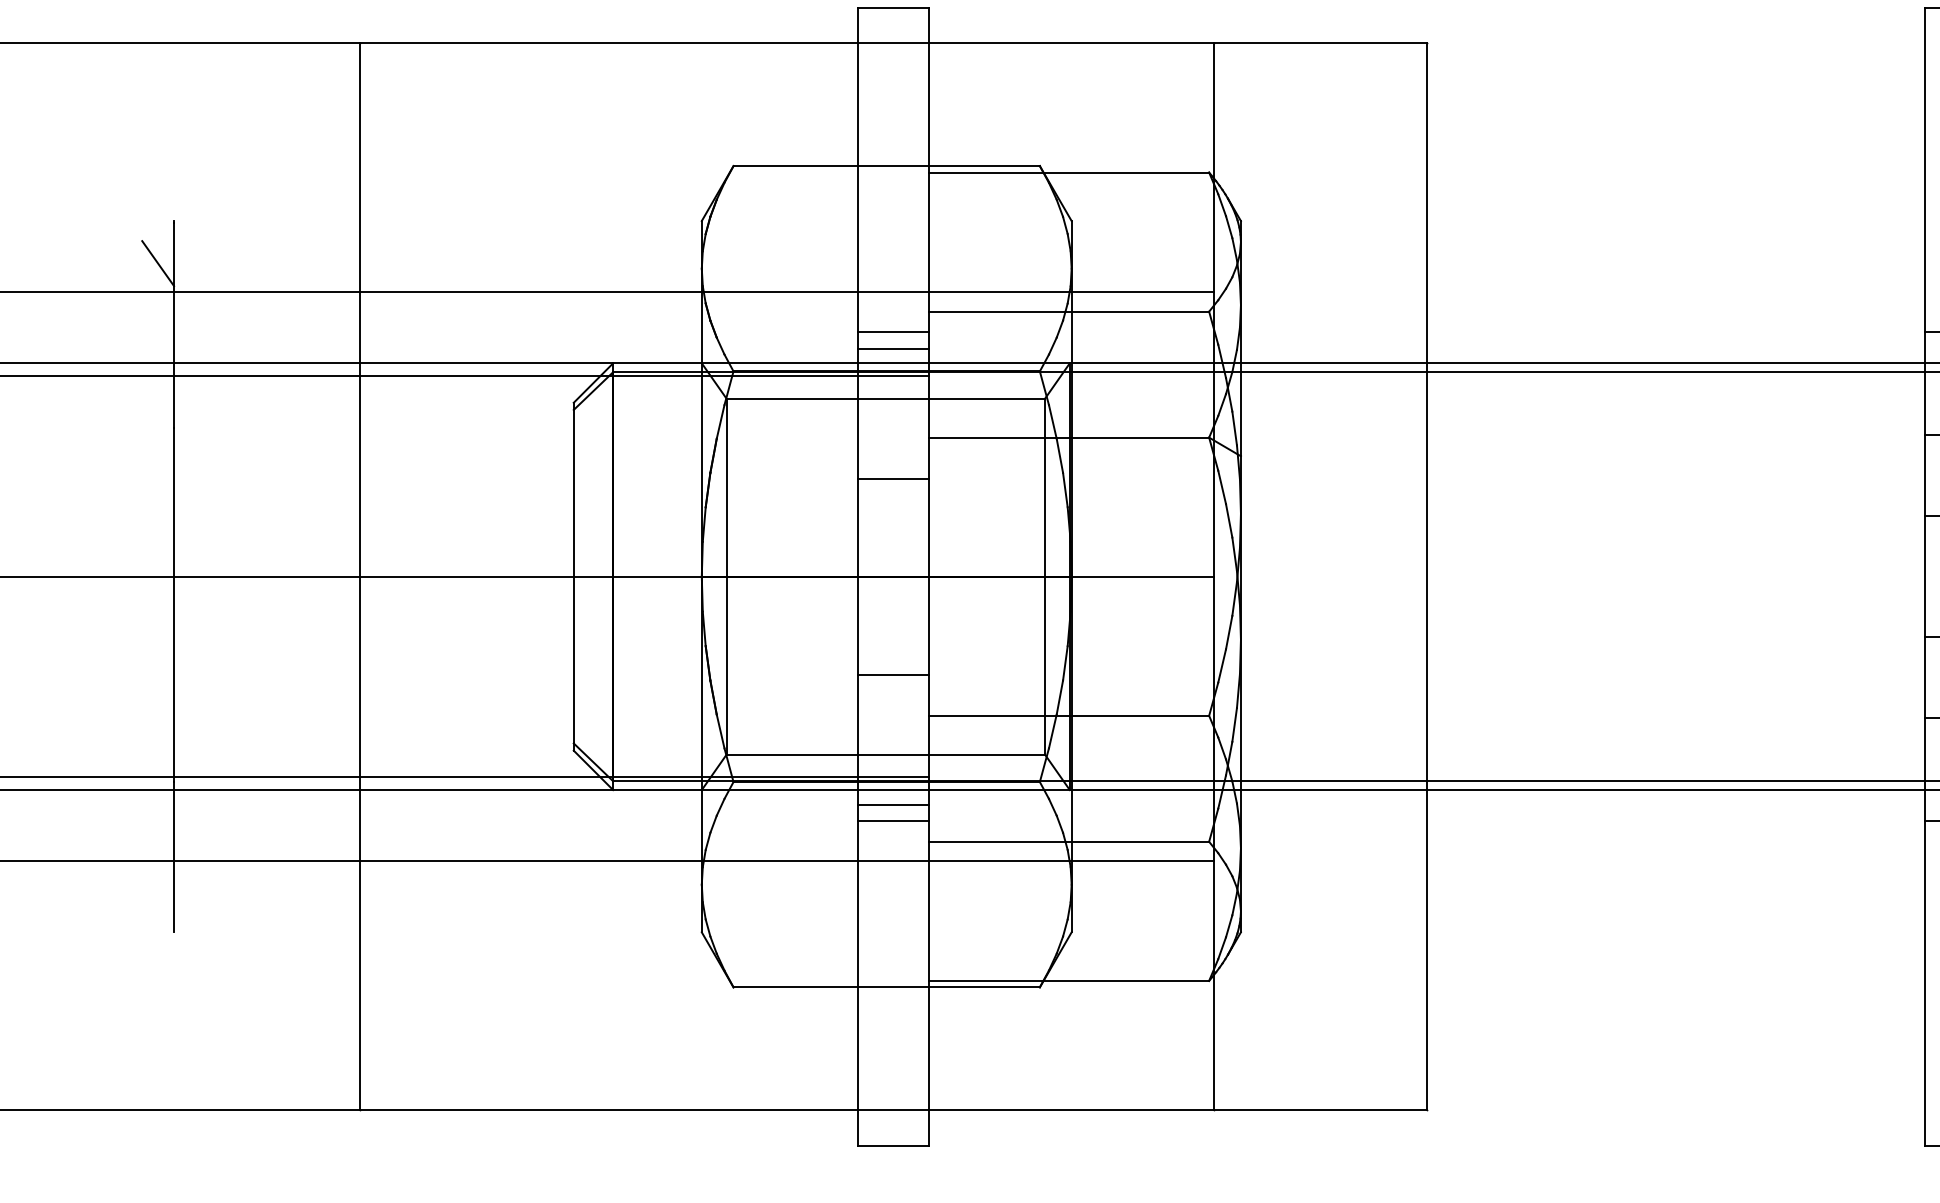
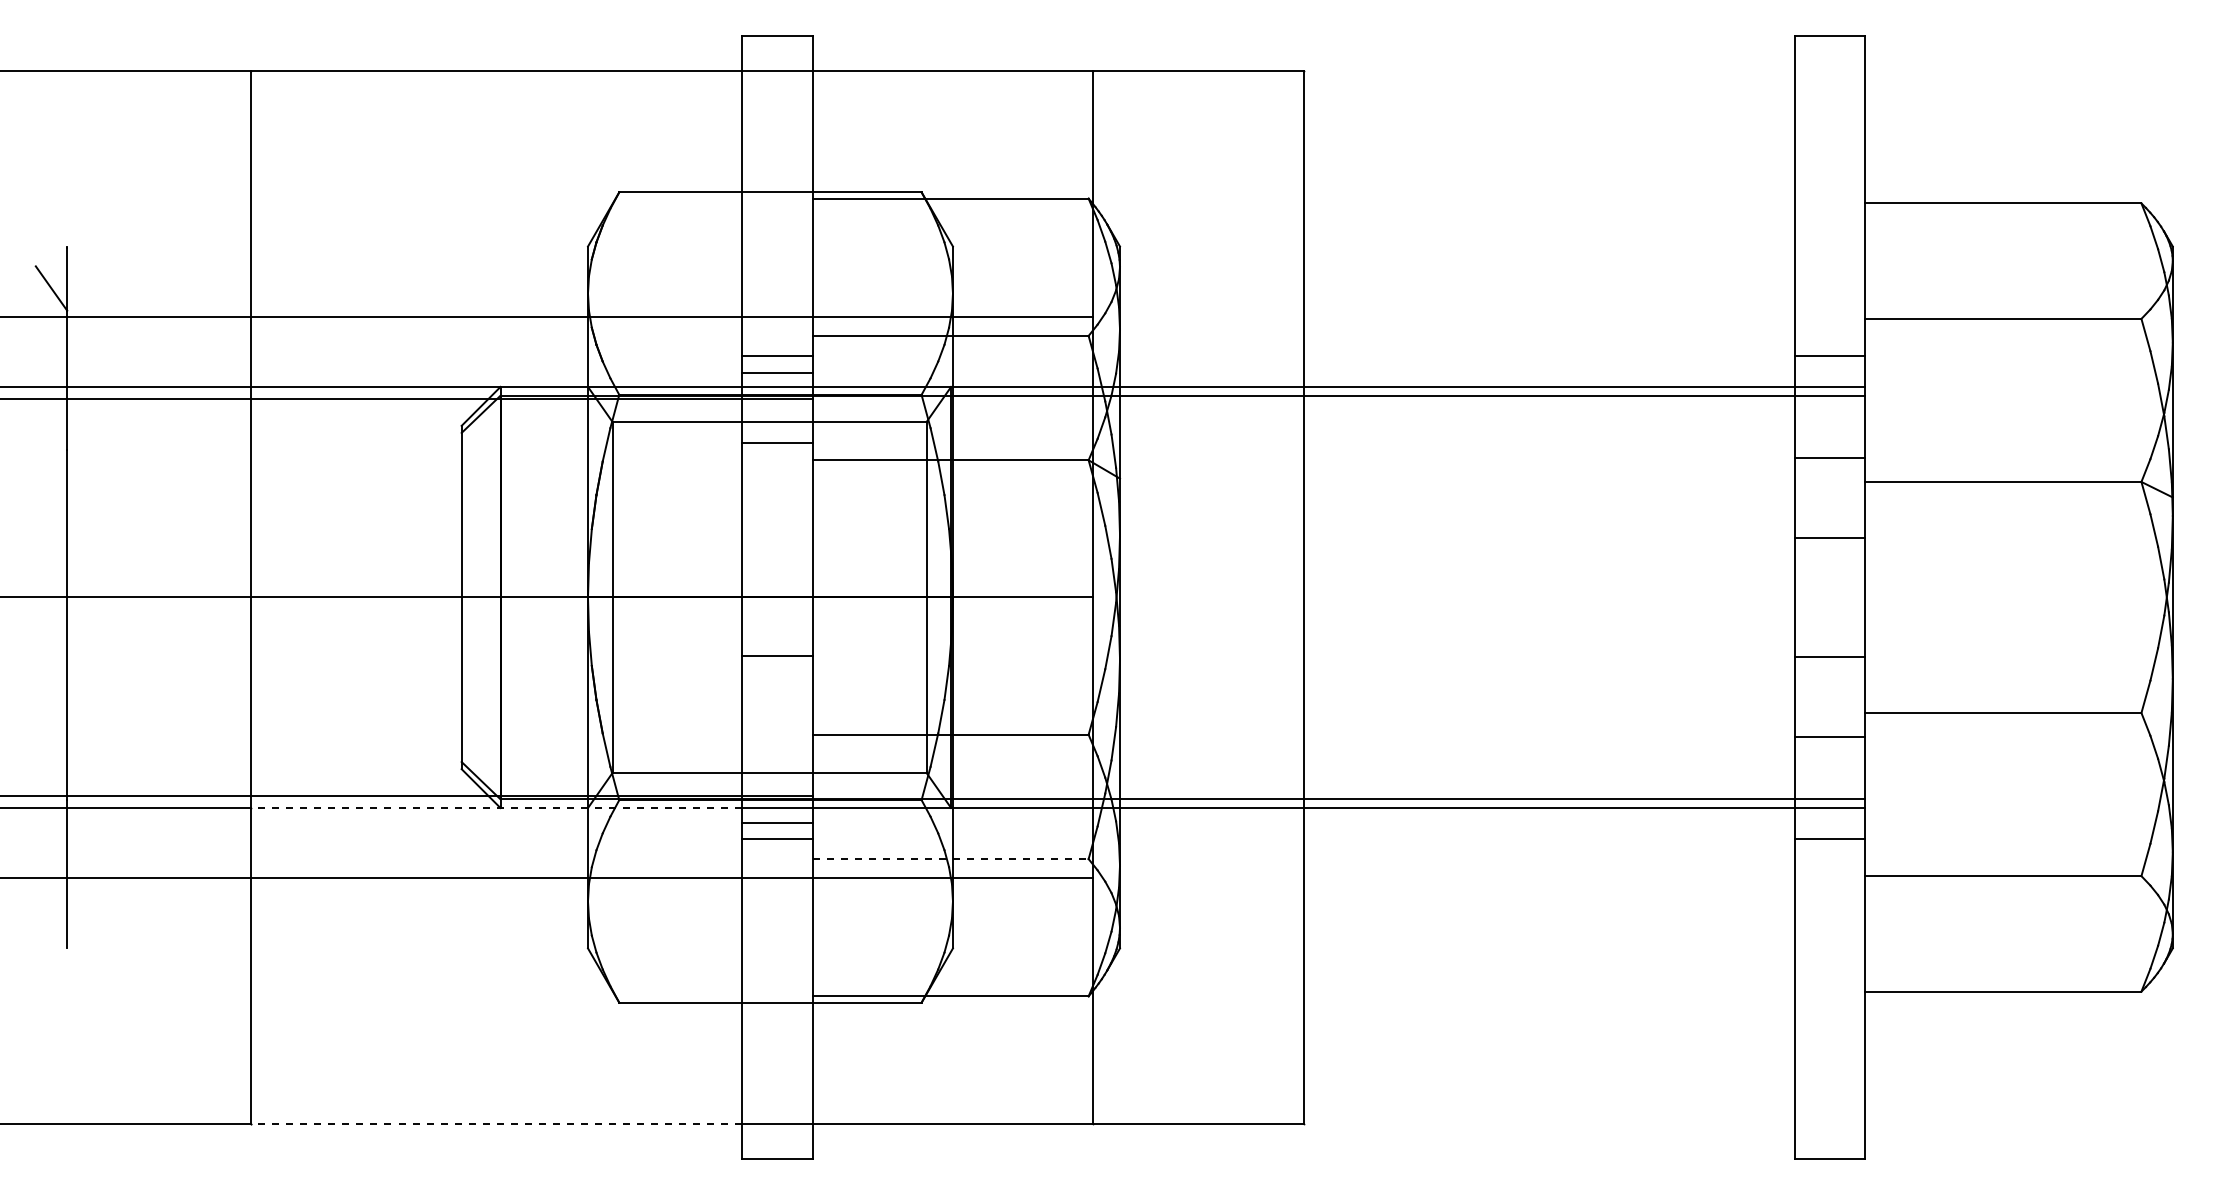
line: (893, 478) -> (777, 442), moved
line: (893, 675) -> (777, 656), moved
line: (609, 790) -> (496, 808), solid -> dashed
line: (1070, 842) -> (951, 859), solid -> dashed
line: (609, 1109) -> (496, 1123), solid -> dashed

